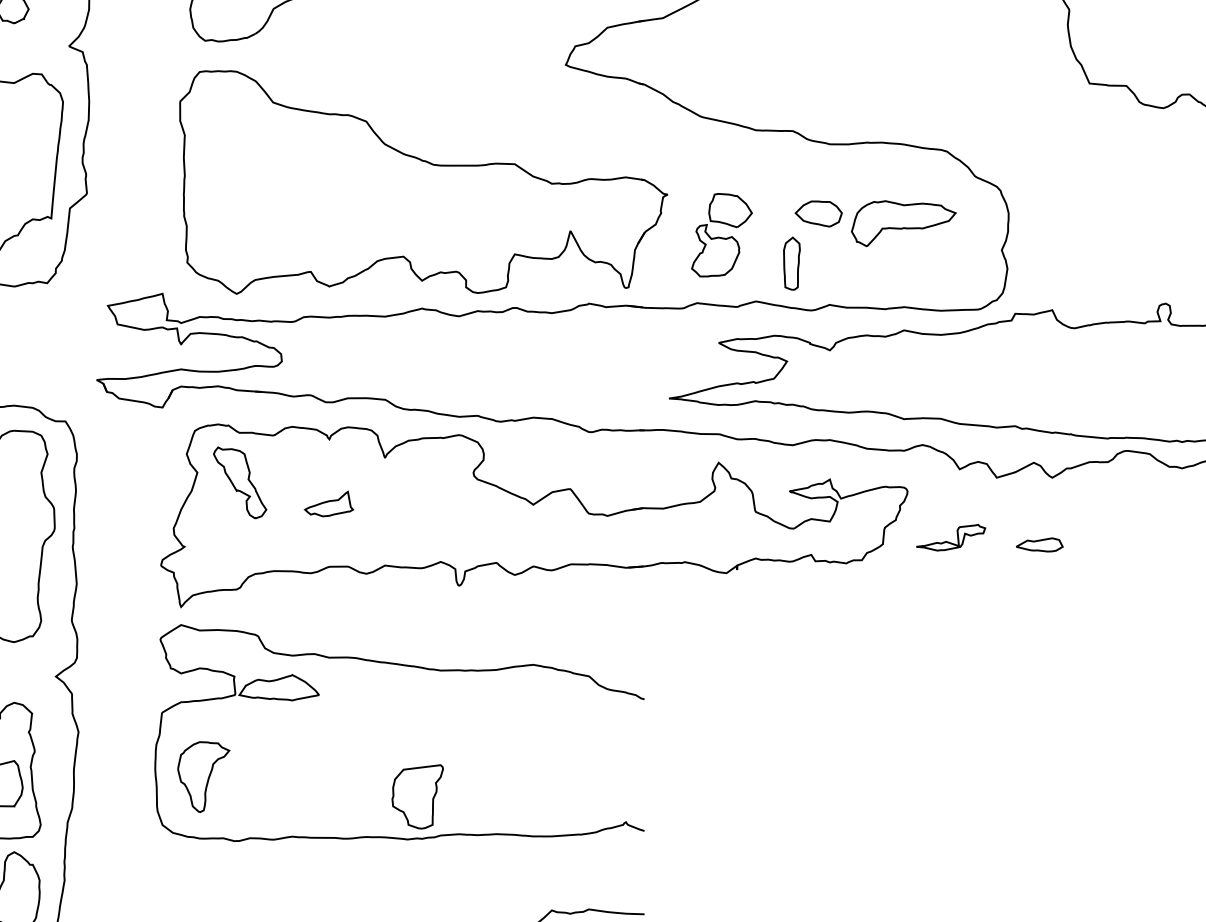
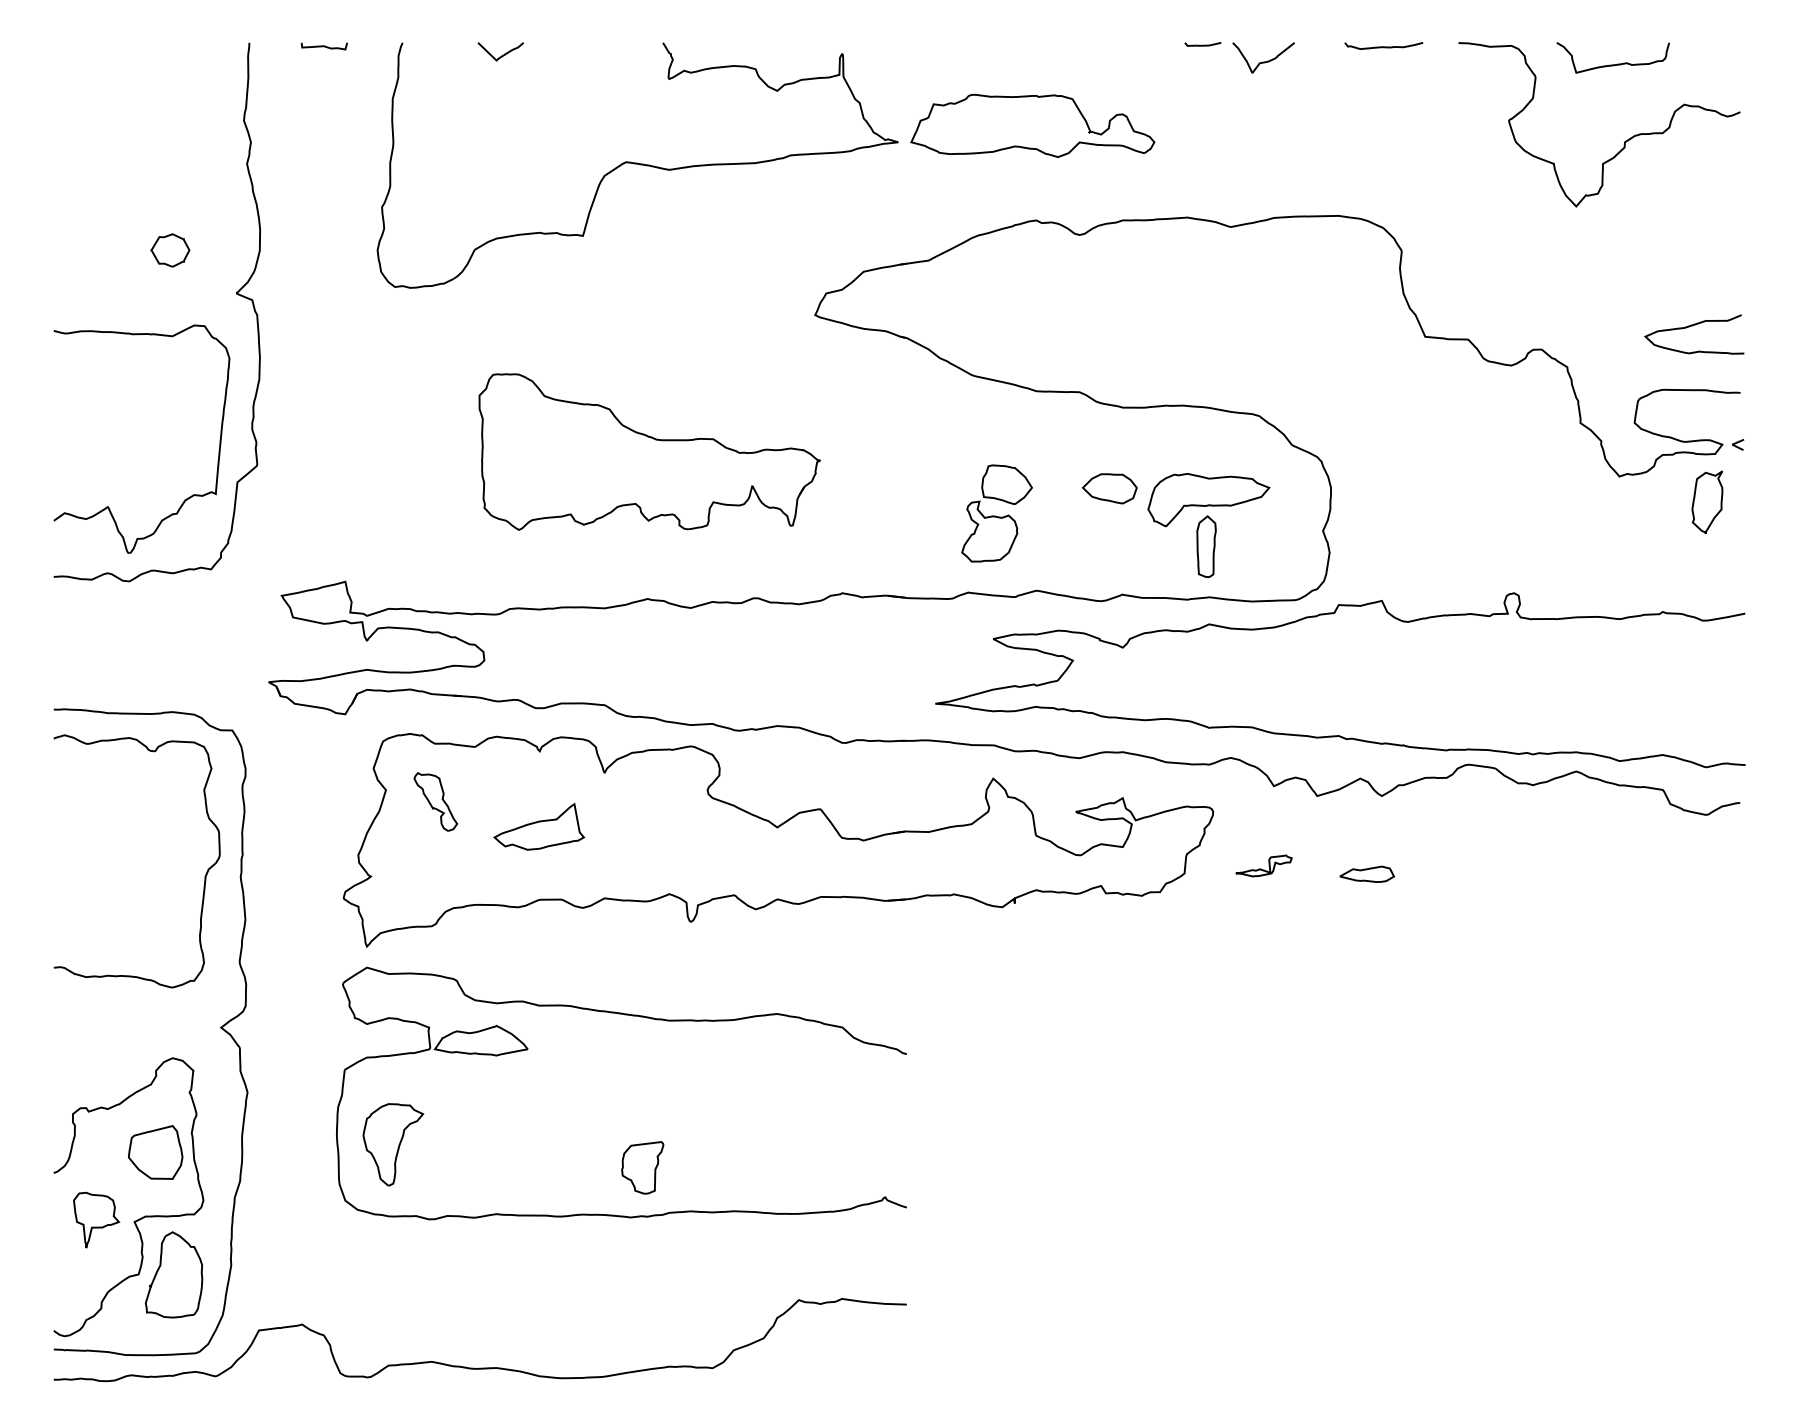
part: (423, 181) -> (649, 451), size x0.6
part: (791, 263) -> (1206, 546), moved
part: (239, 482) -> (435, 801), size x0.7
part: (329, 503) -> (539, 826), size x1.6
part: (950, 537) -> (1263, 865), size x0.7
part: (417, 796) -> (642, 1167), size x0.7

